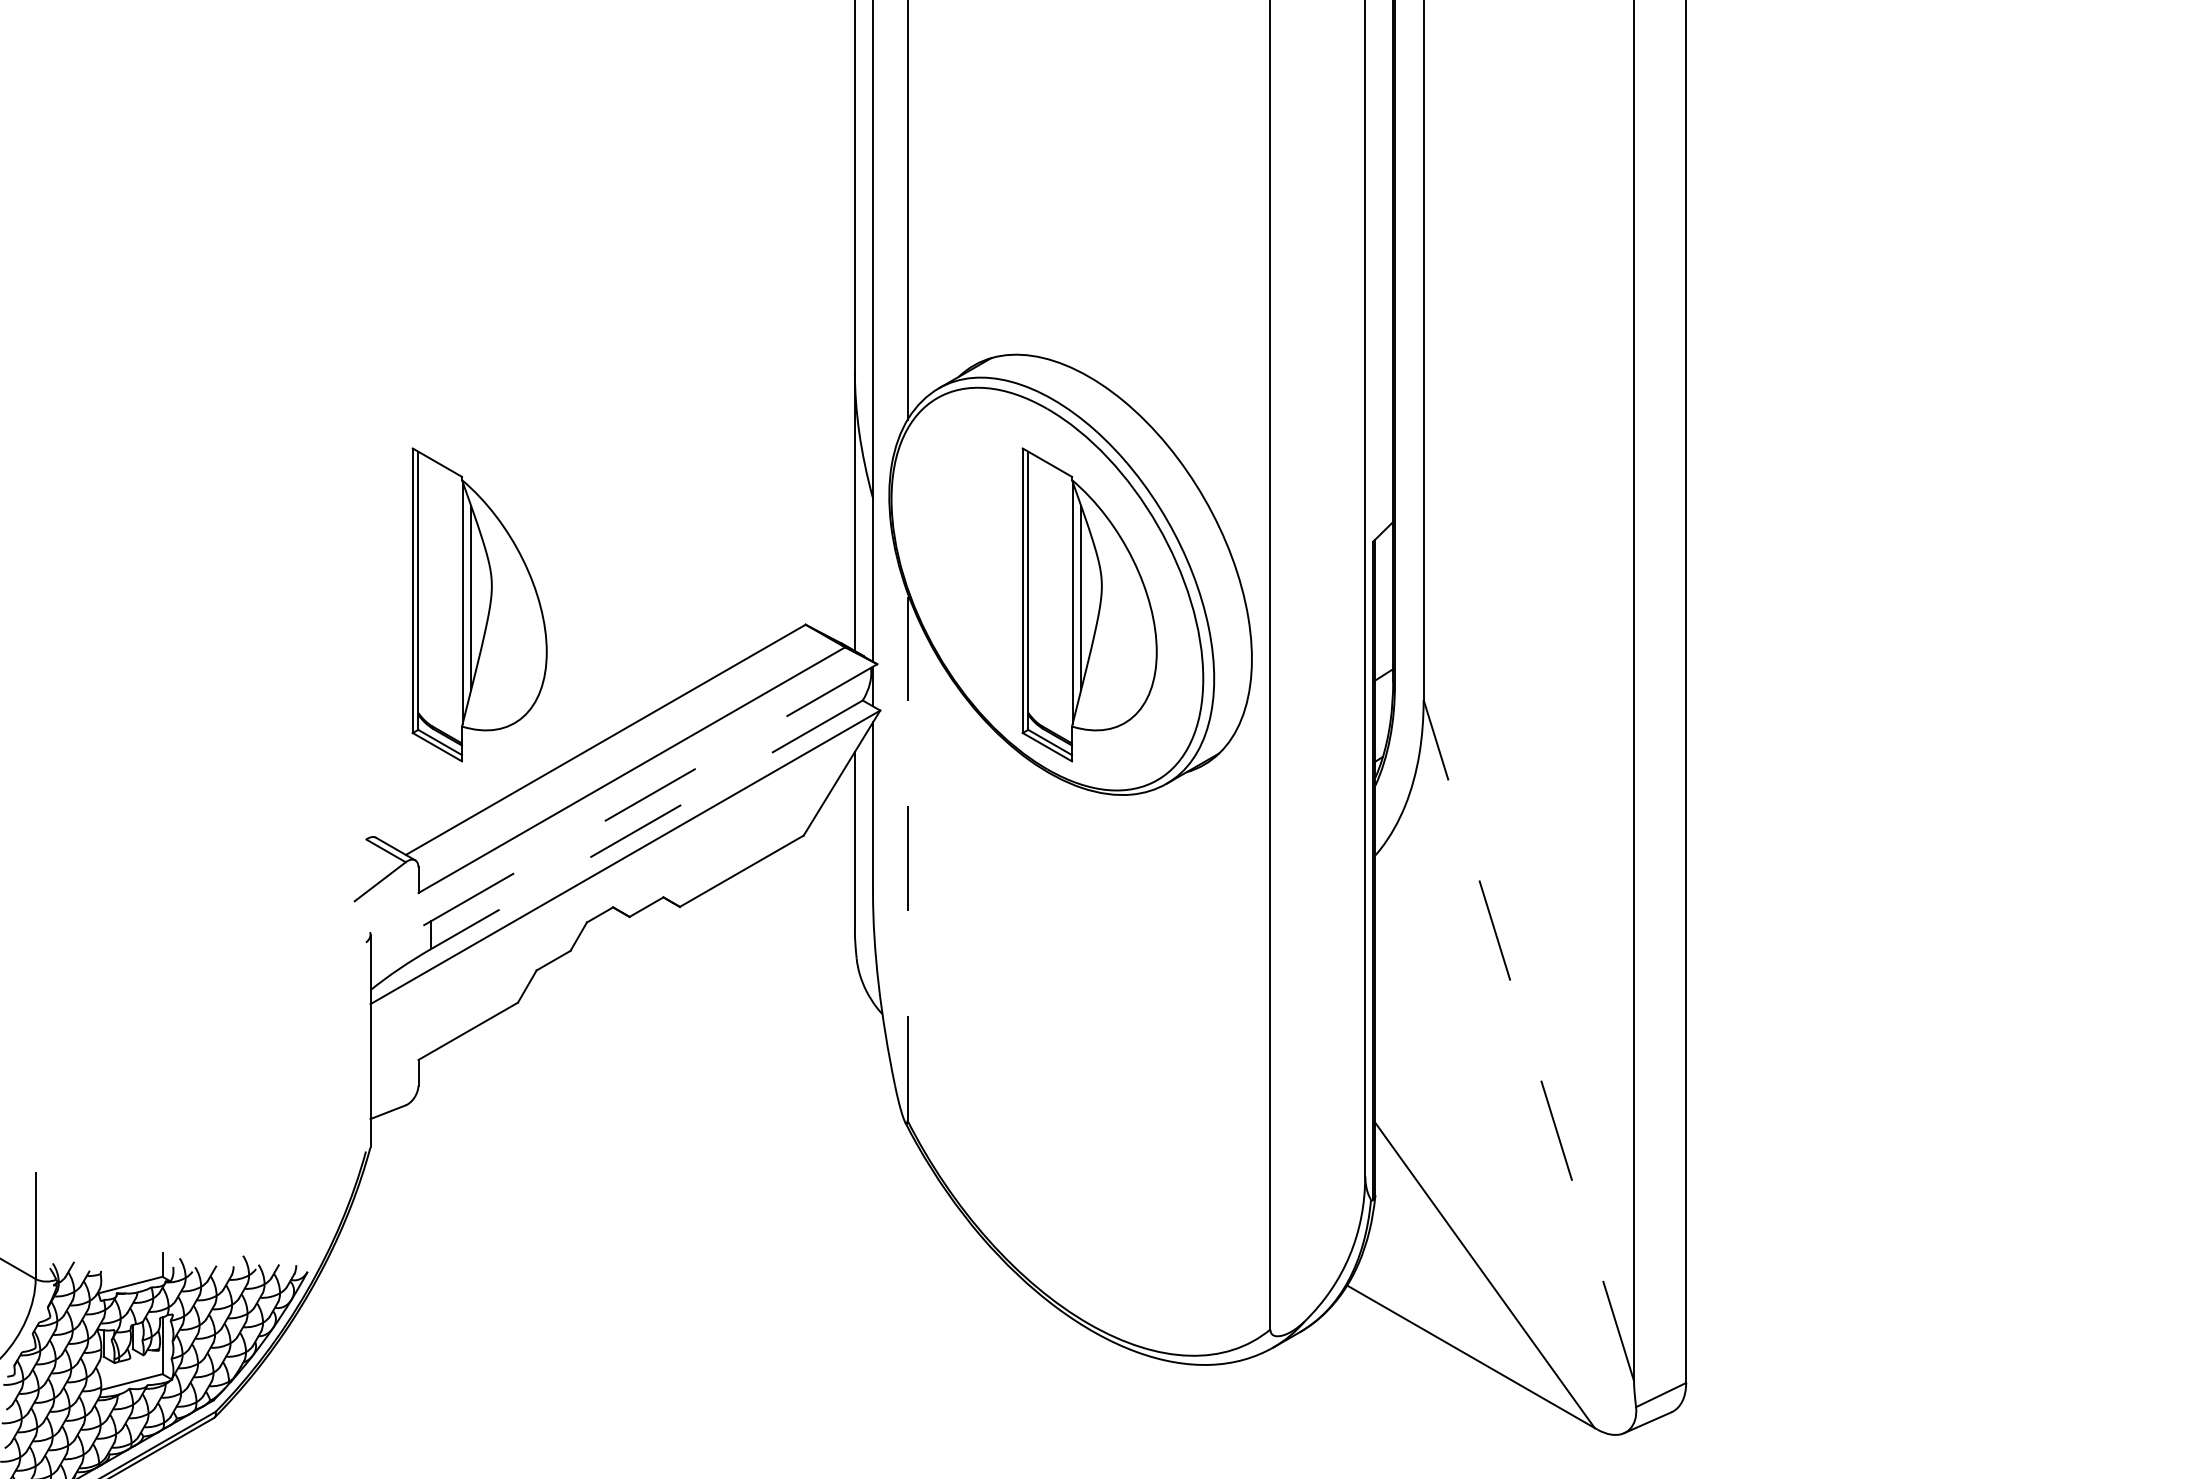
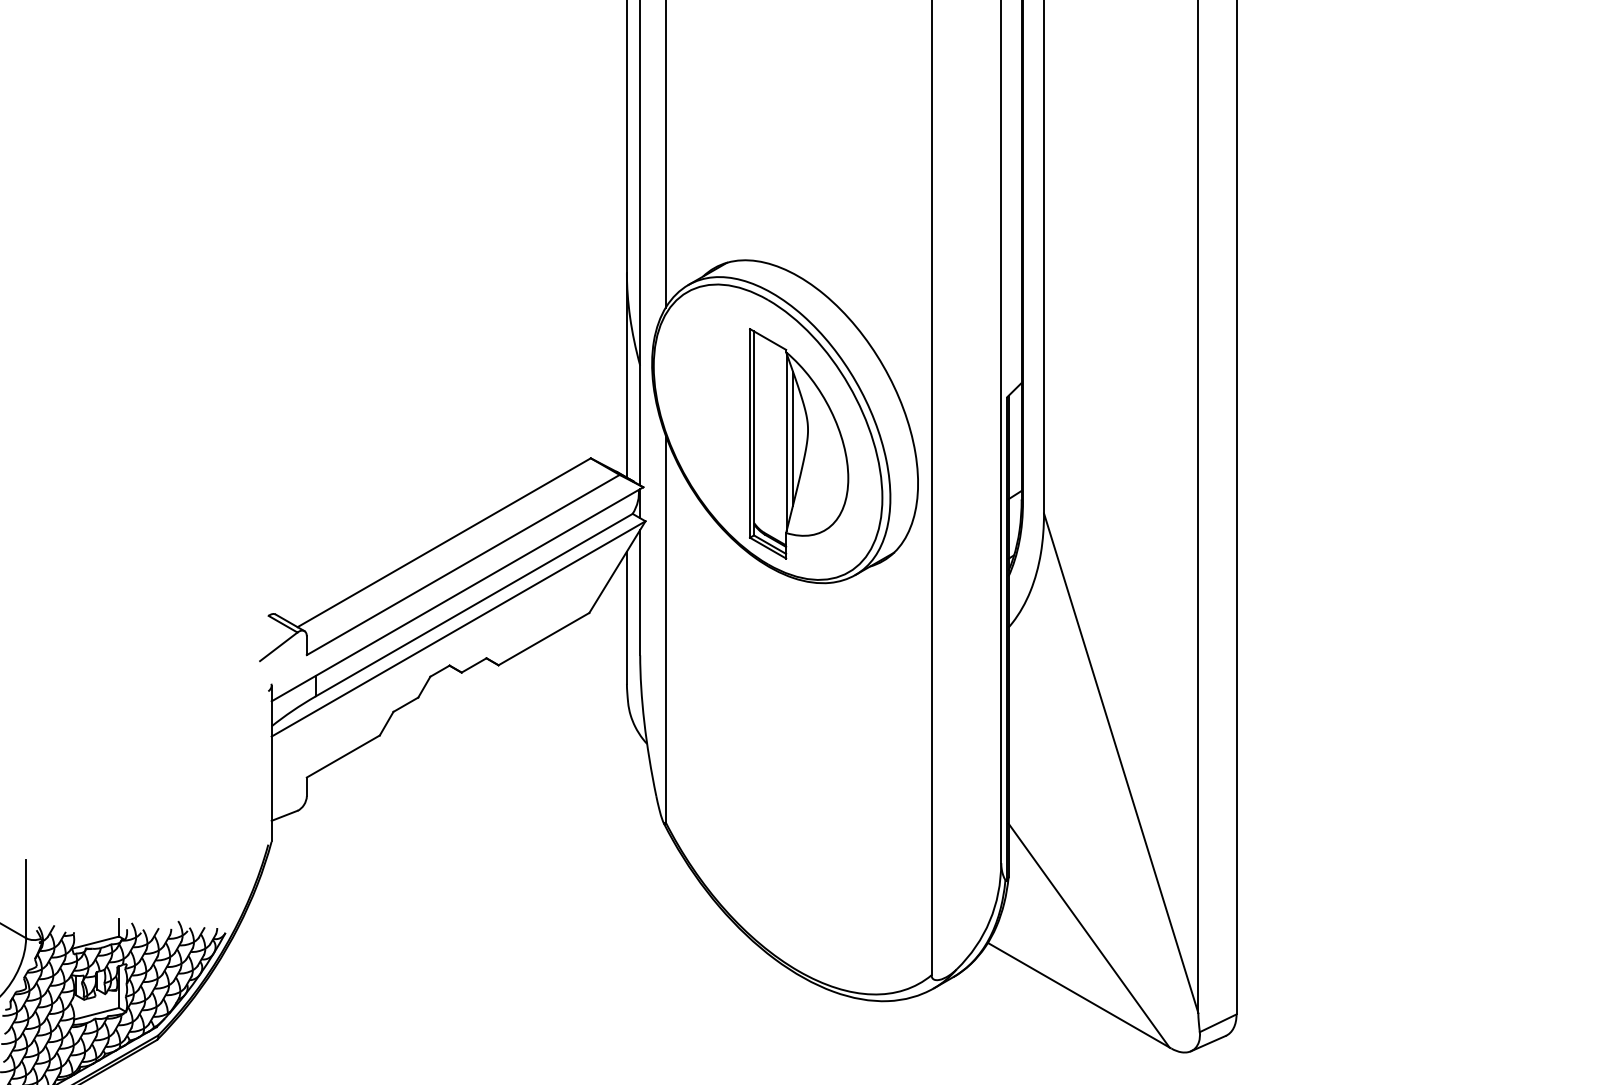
part: (479, 604) -> (351, 443), removed
line: (623, 810) -> (457, 594), dashed -> solid
line: (646, 825) -> (474, 605), dashed -> solid
line: (907, 856) -> (665, 628), dashed -> solid
line: (1528, 1040) -> (1120, 763), dashed -> solid

